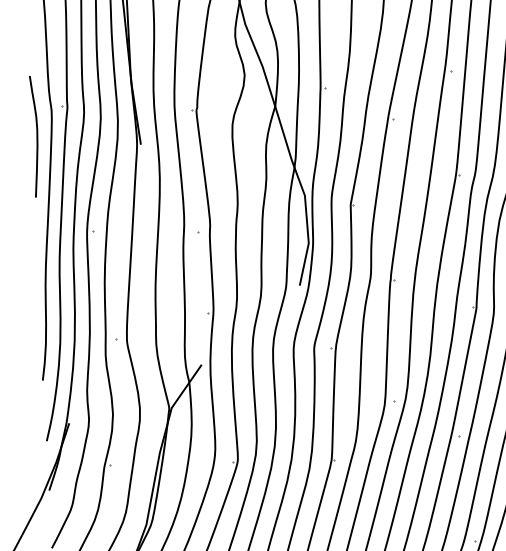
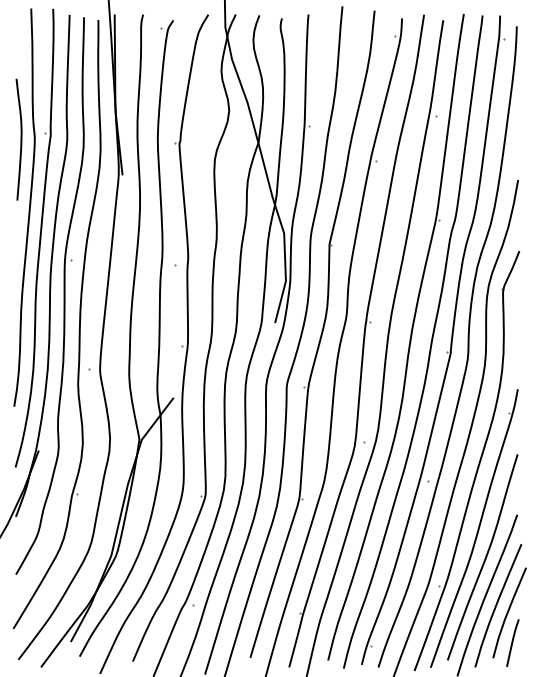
curve: (36, 136) -> (20, 139), moved

